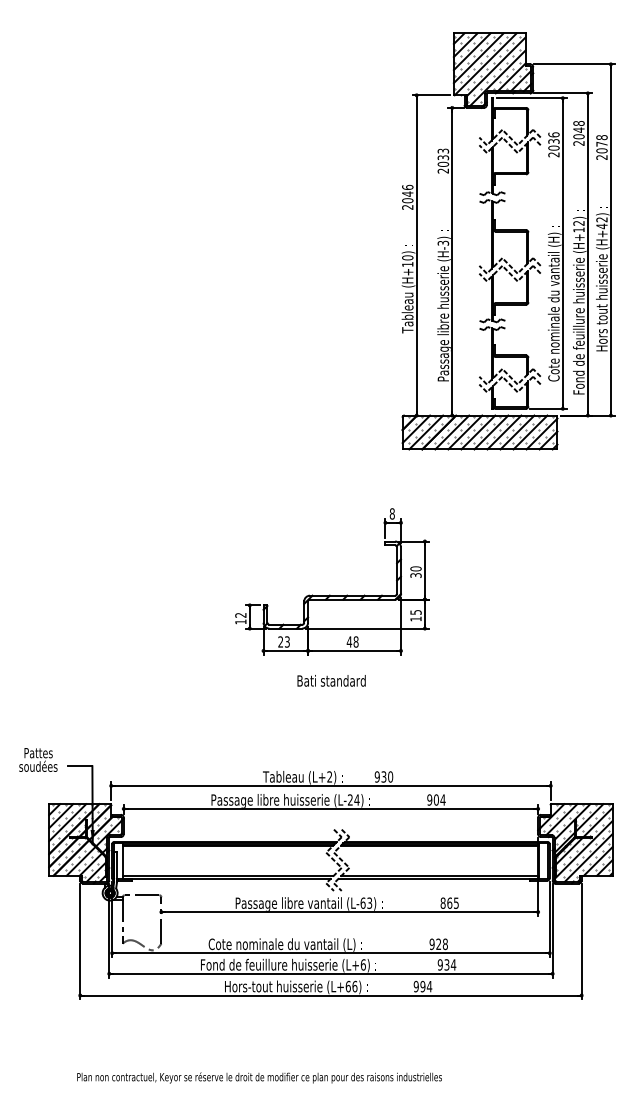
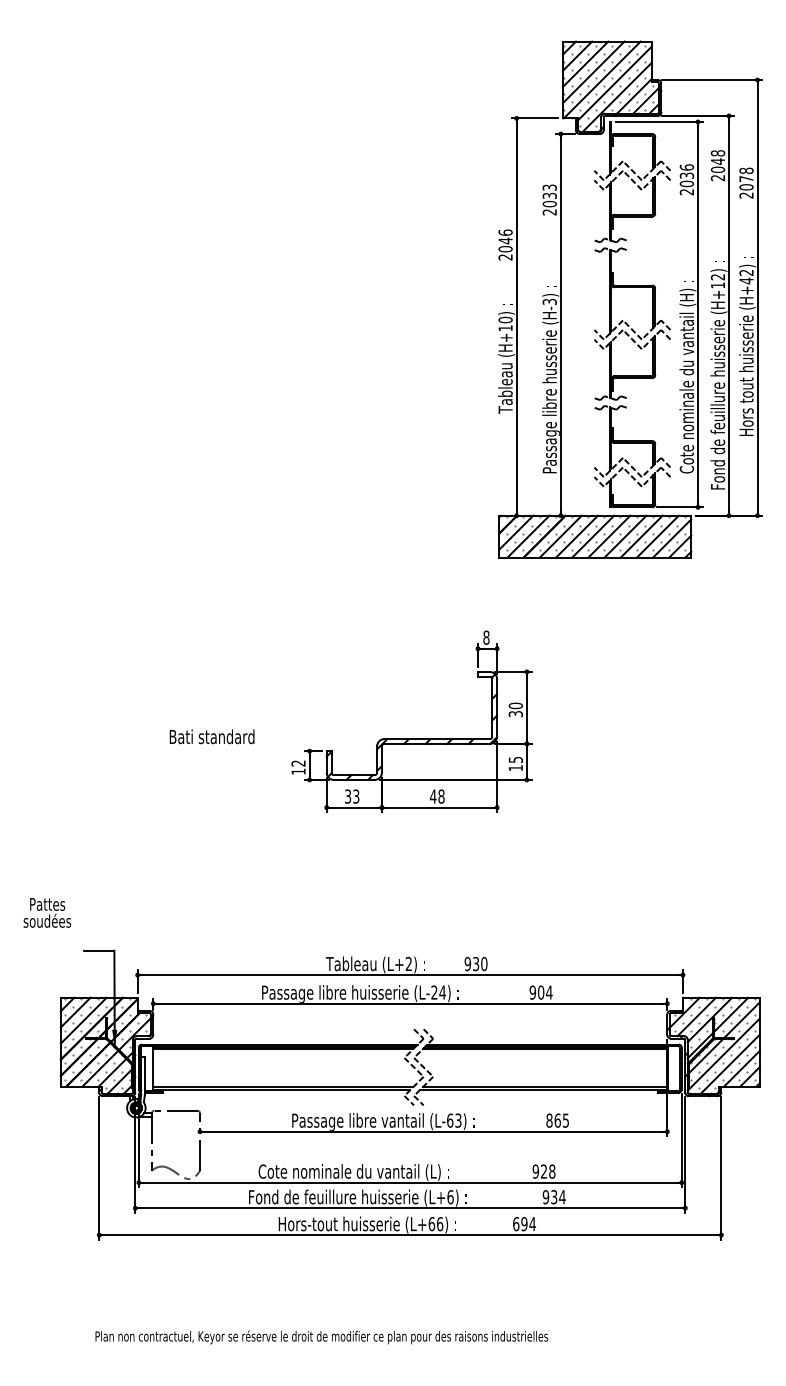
text: (281, 641) -> (348, 796), 23 -> 33
text: (331, 680) -> (211, 736), moved
text: (38, 759) -> (47, 912), moved
text: (416, 986) -> (516, 1224), 994 -> 694

